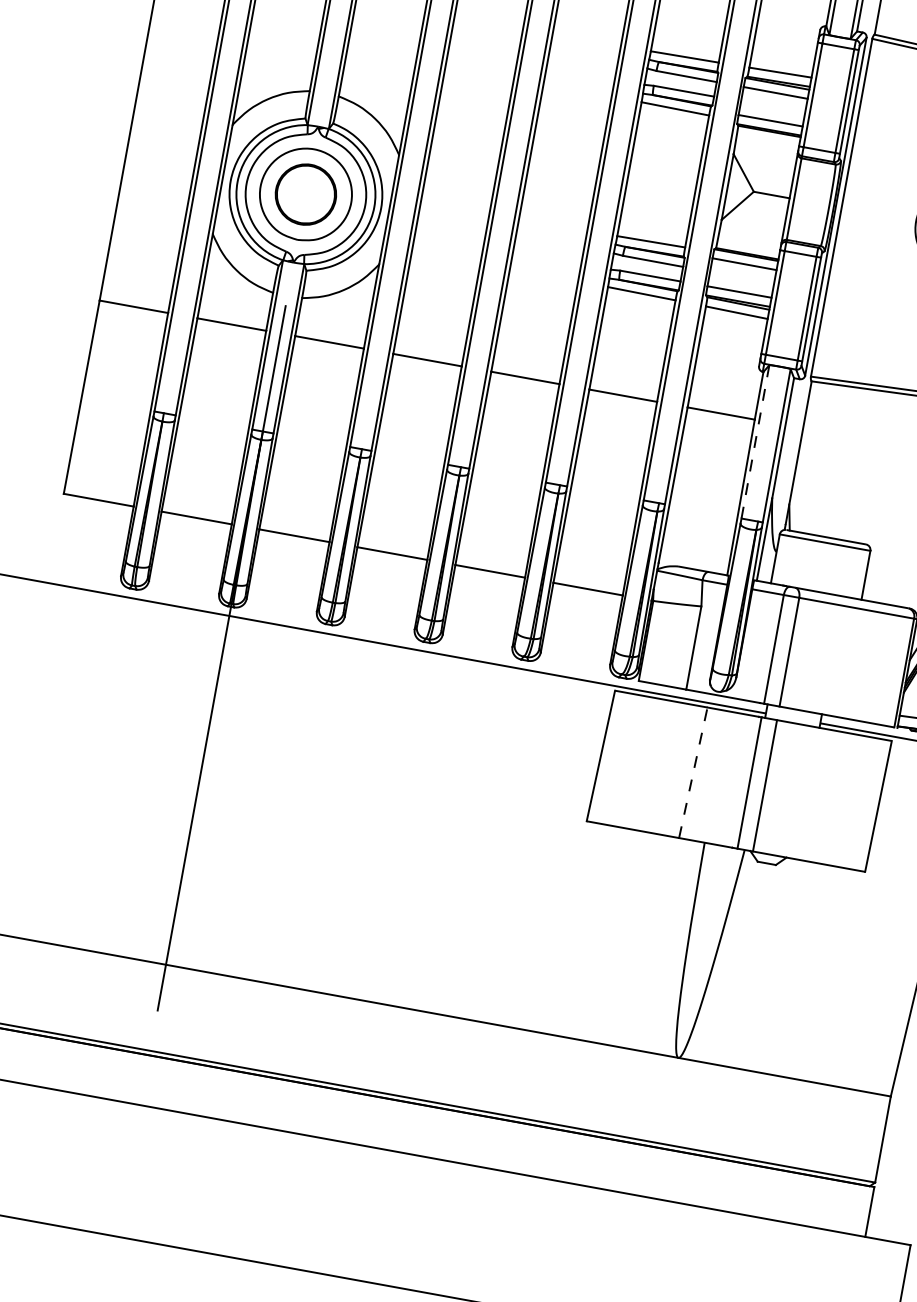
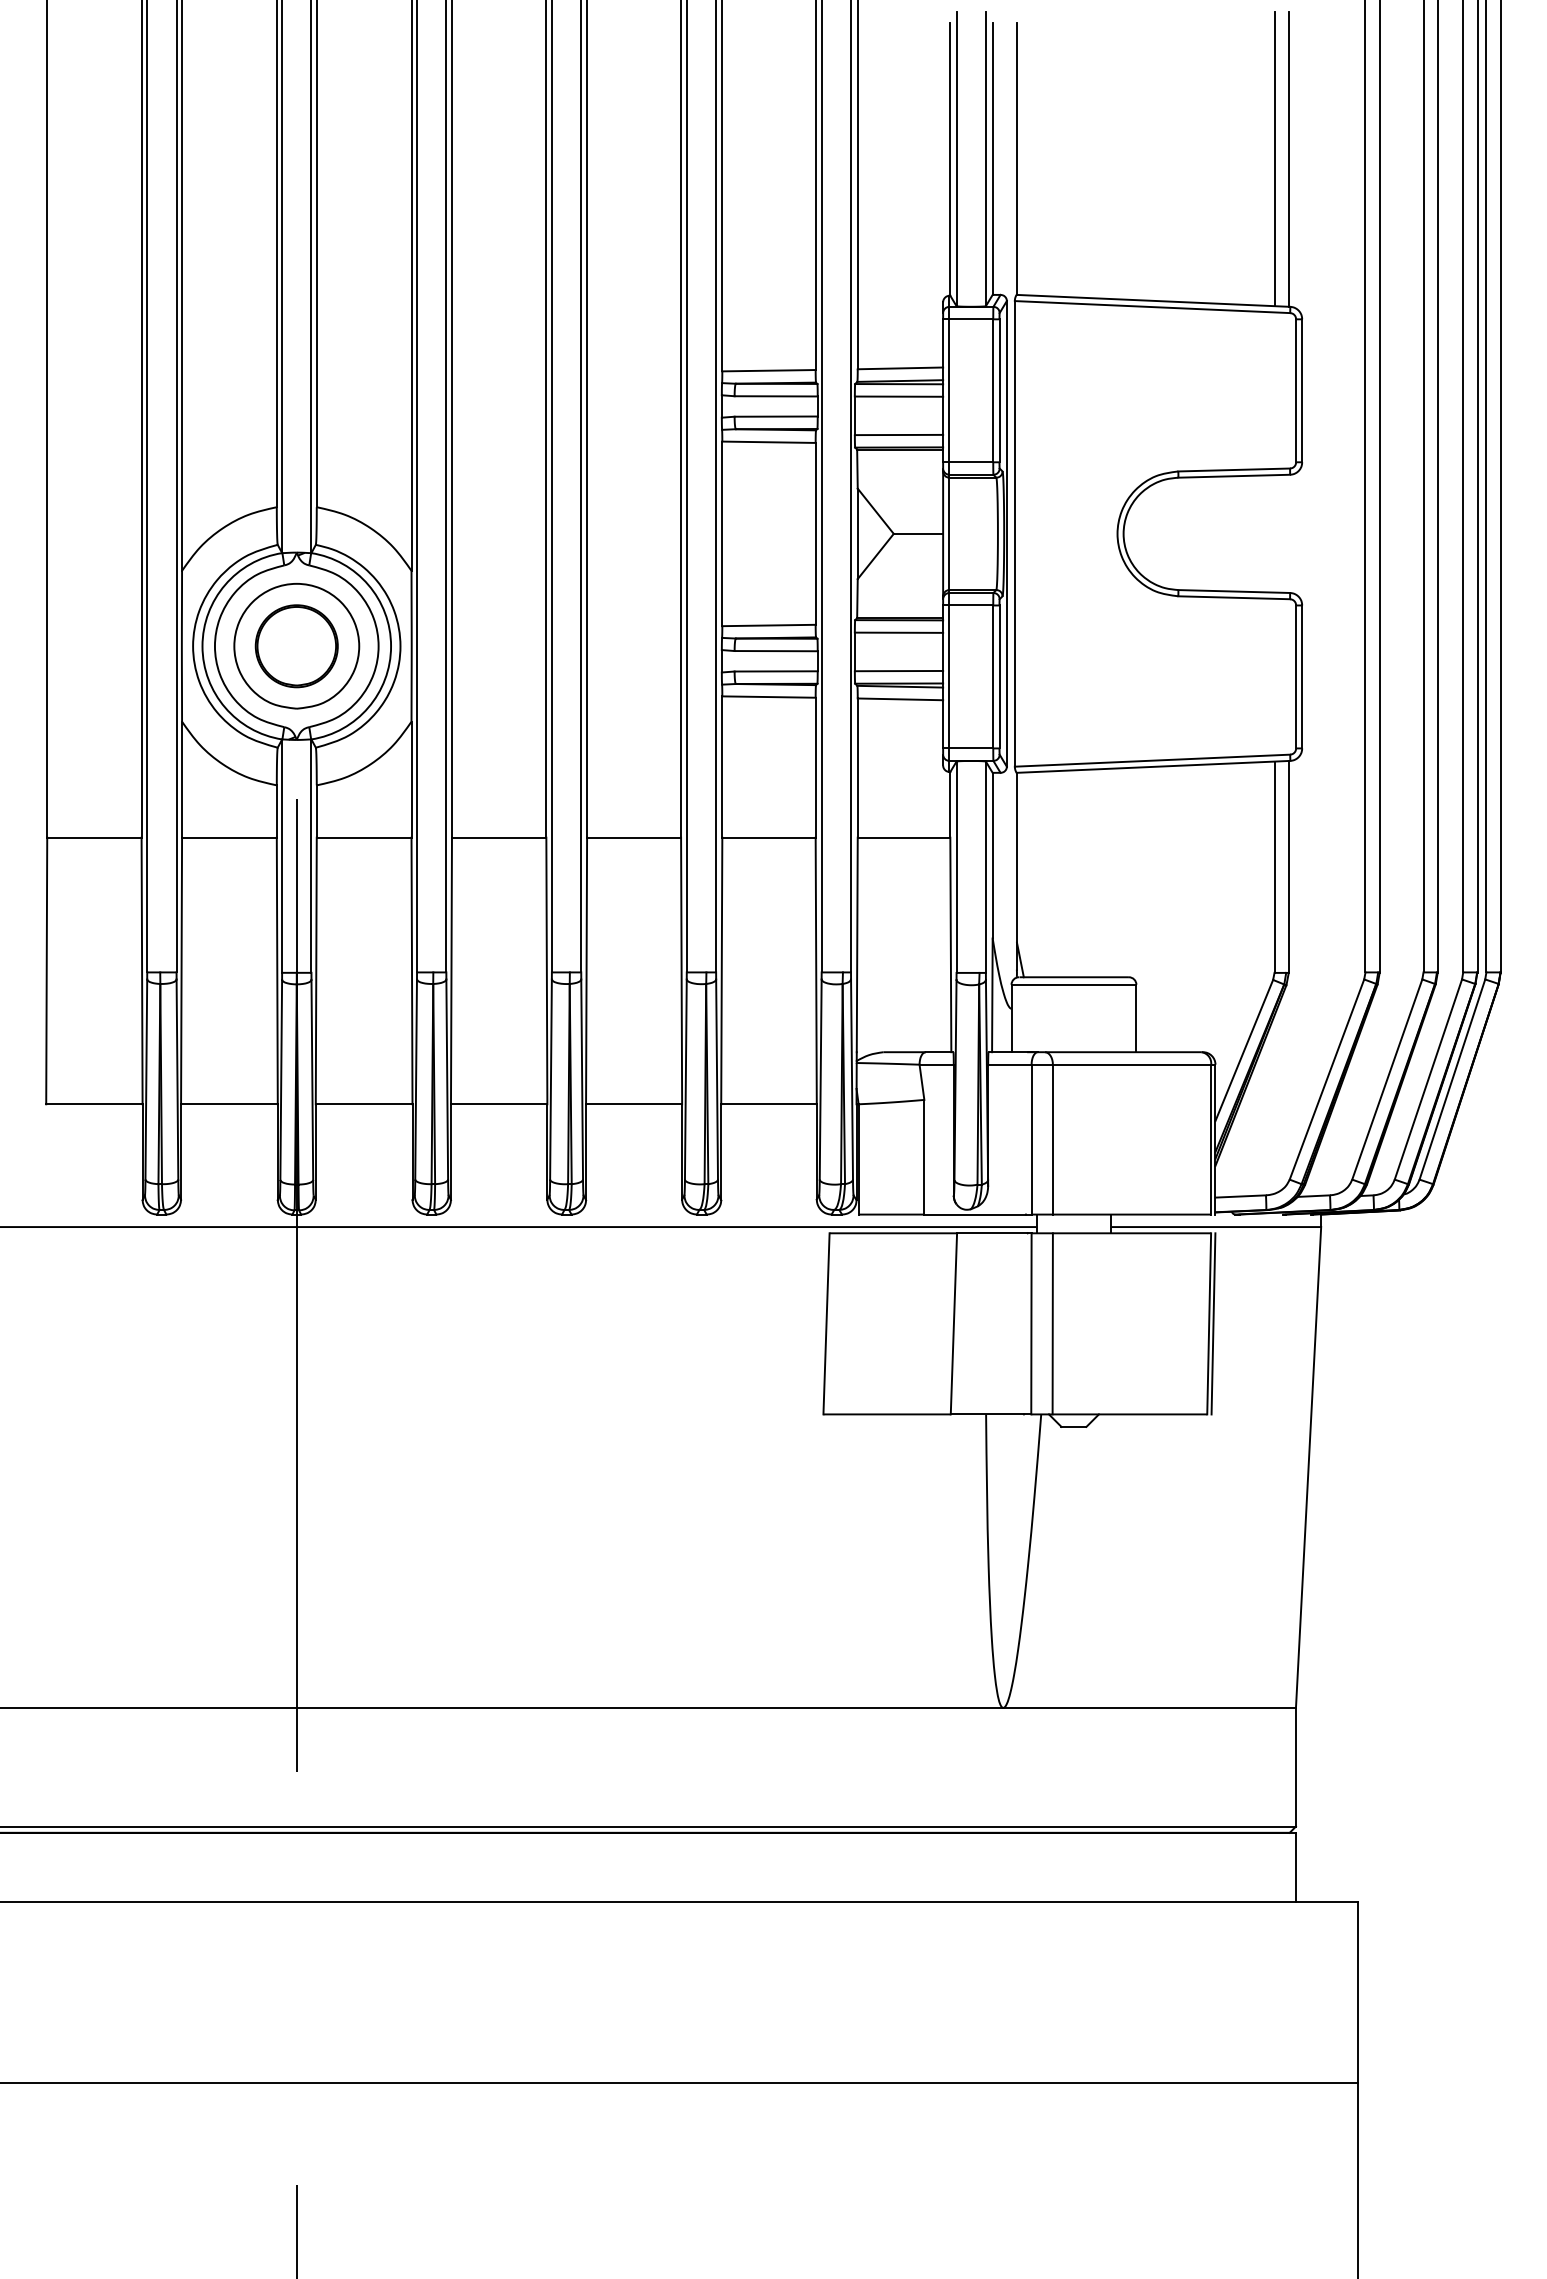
line: (755, 442) -> (956, 867), dashed -> solid
line: (693, 772) -> (953, 1323), dashed -> solid
line: (881, 806) -> (1213, 1323), added

